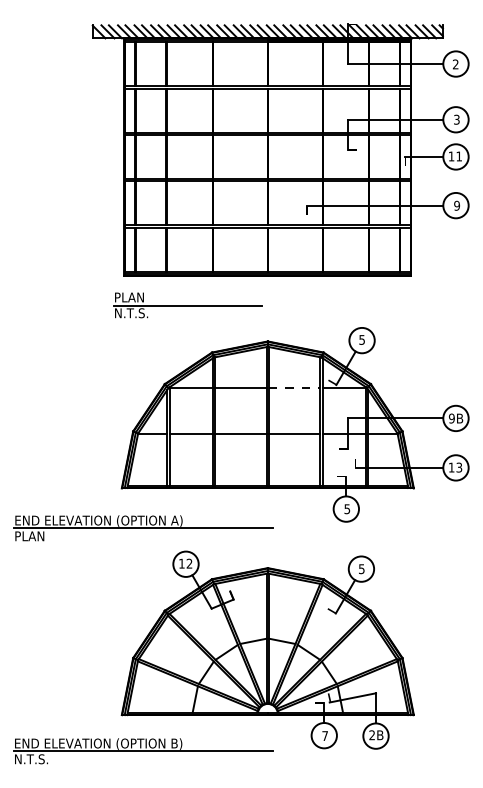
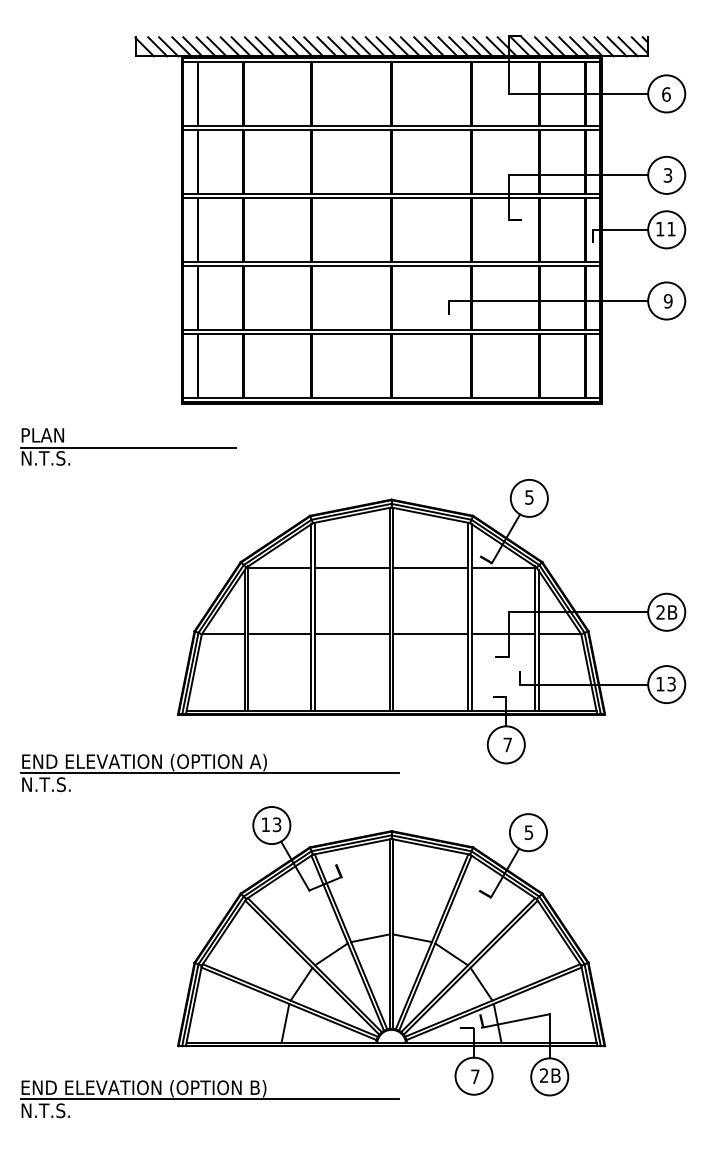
text: (455, 64) -> (665, 94), 2 -> 6
part: (187, 305) -> (127, 447), moved
line: (294, 387) -> (430, 566), dashed -> solid
text: (451, 418) -> (660, 612), 9B -> 2B
text: (347, 509) -> (508, 745), 5 -> 7
text: (32, 536) -> (47, 784), PLAN -> N.T.S.
text: (189, 563) -> (276, 824), 12 -> 13

